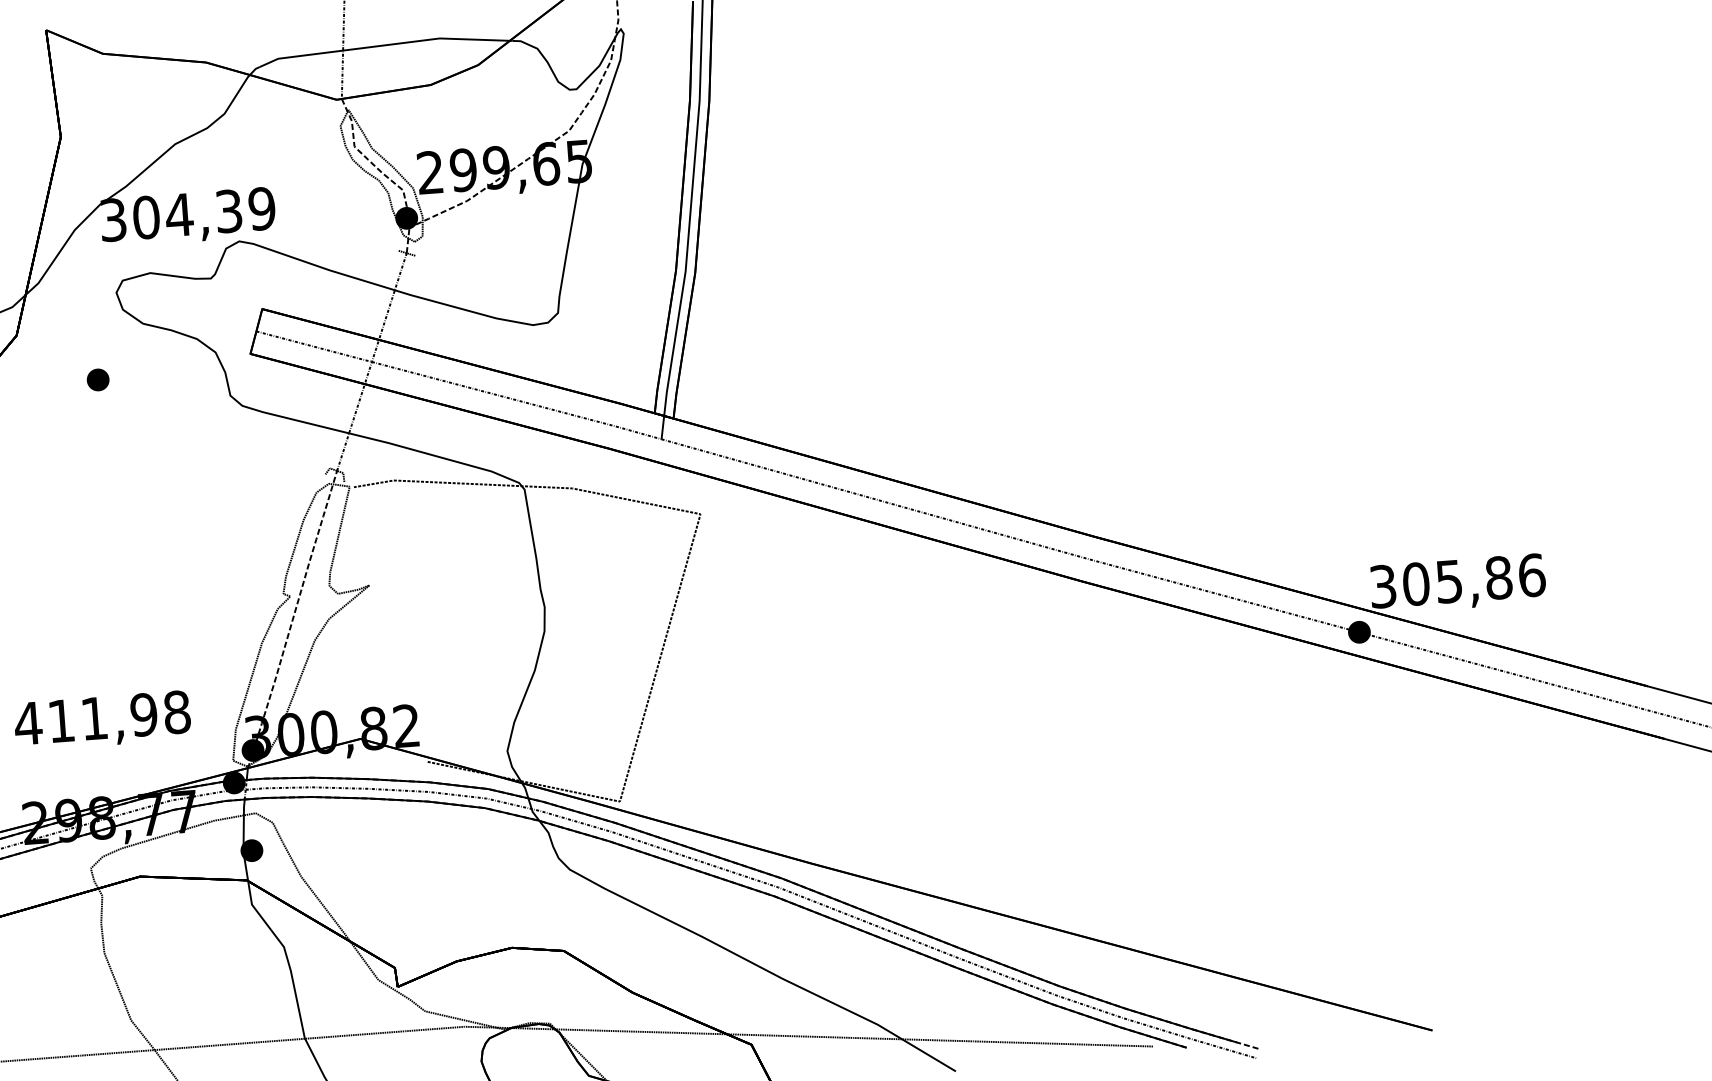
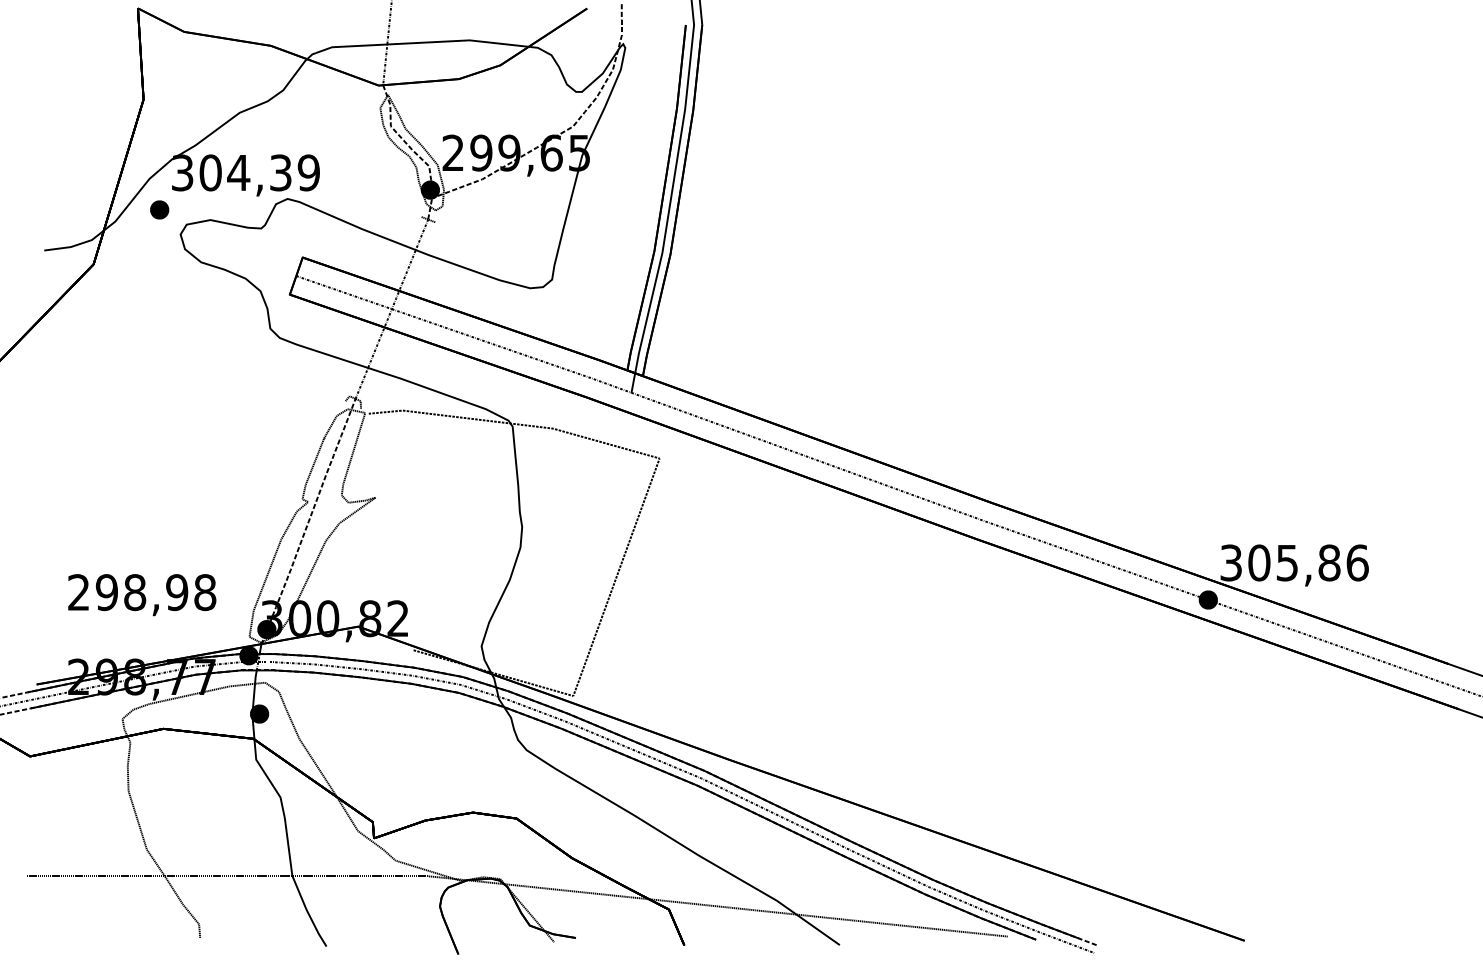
part: (97, 379) -> (159, 209), moved
text: (60, 721) -> (106, 592), 411,98 -> 298,98

